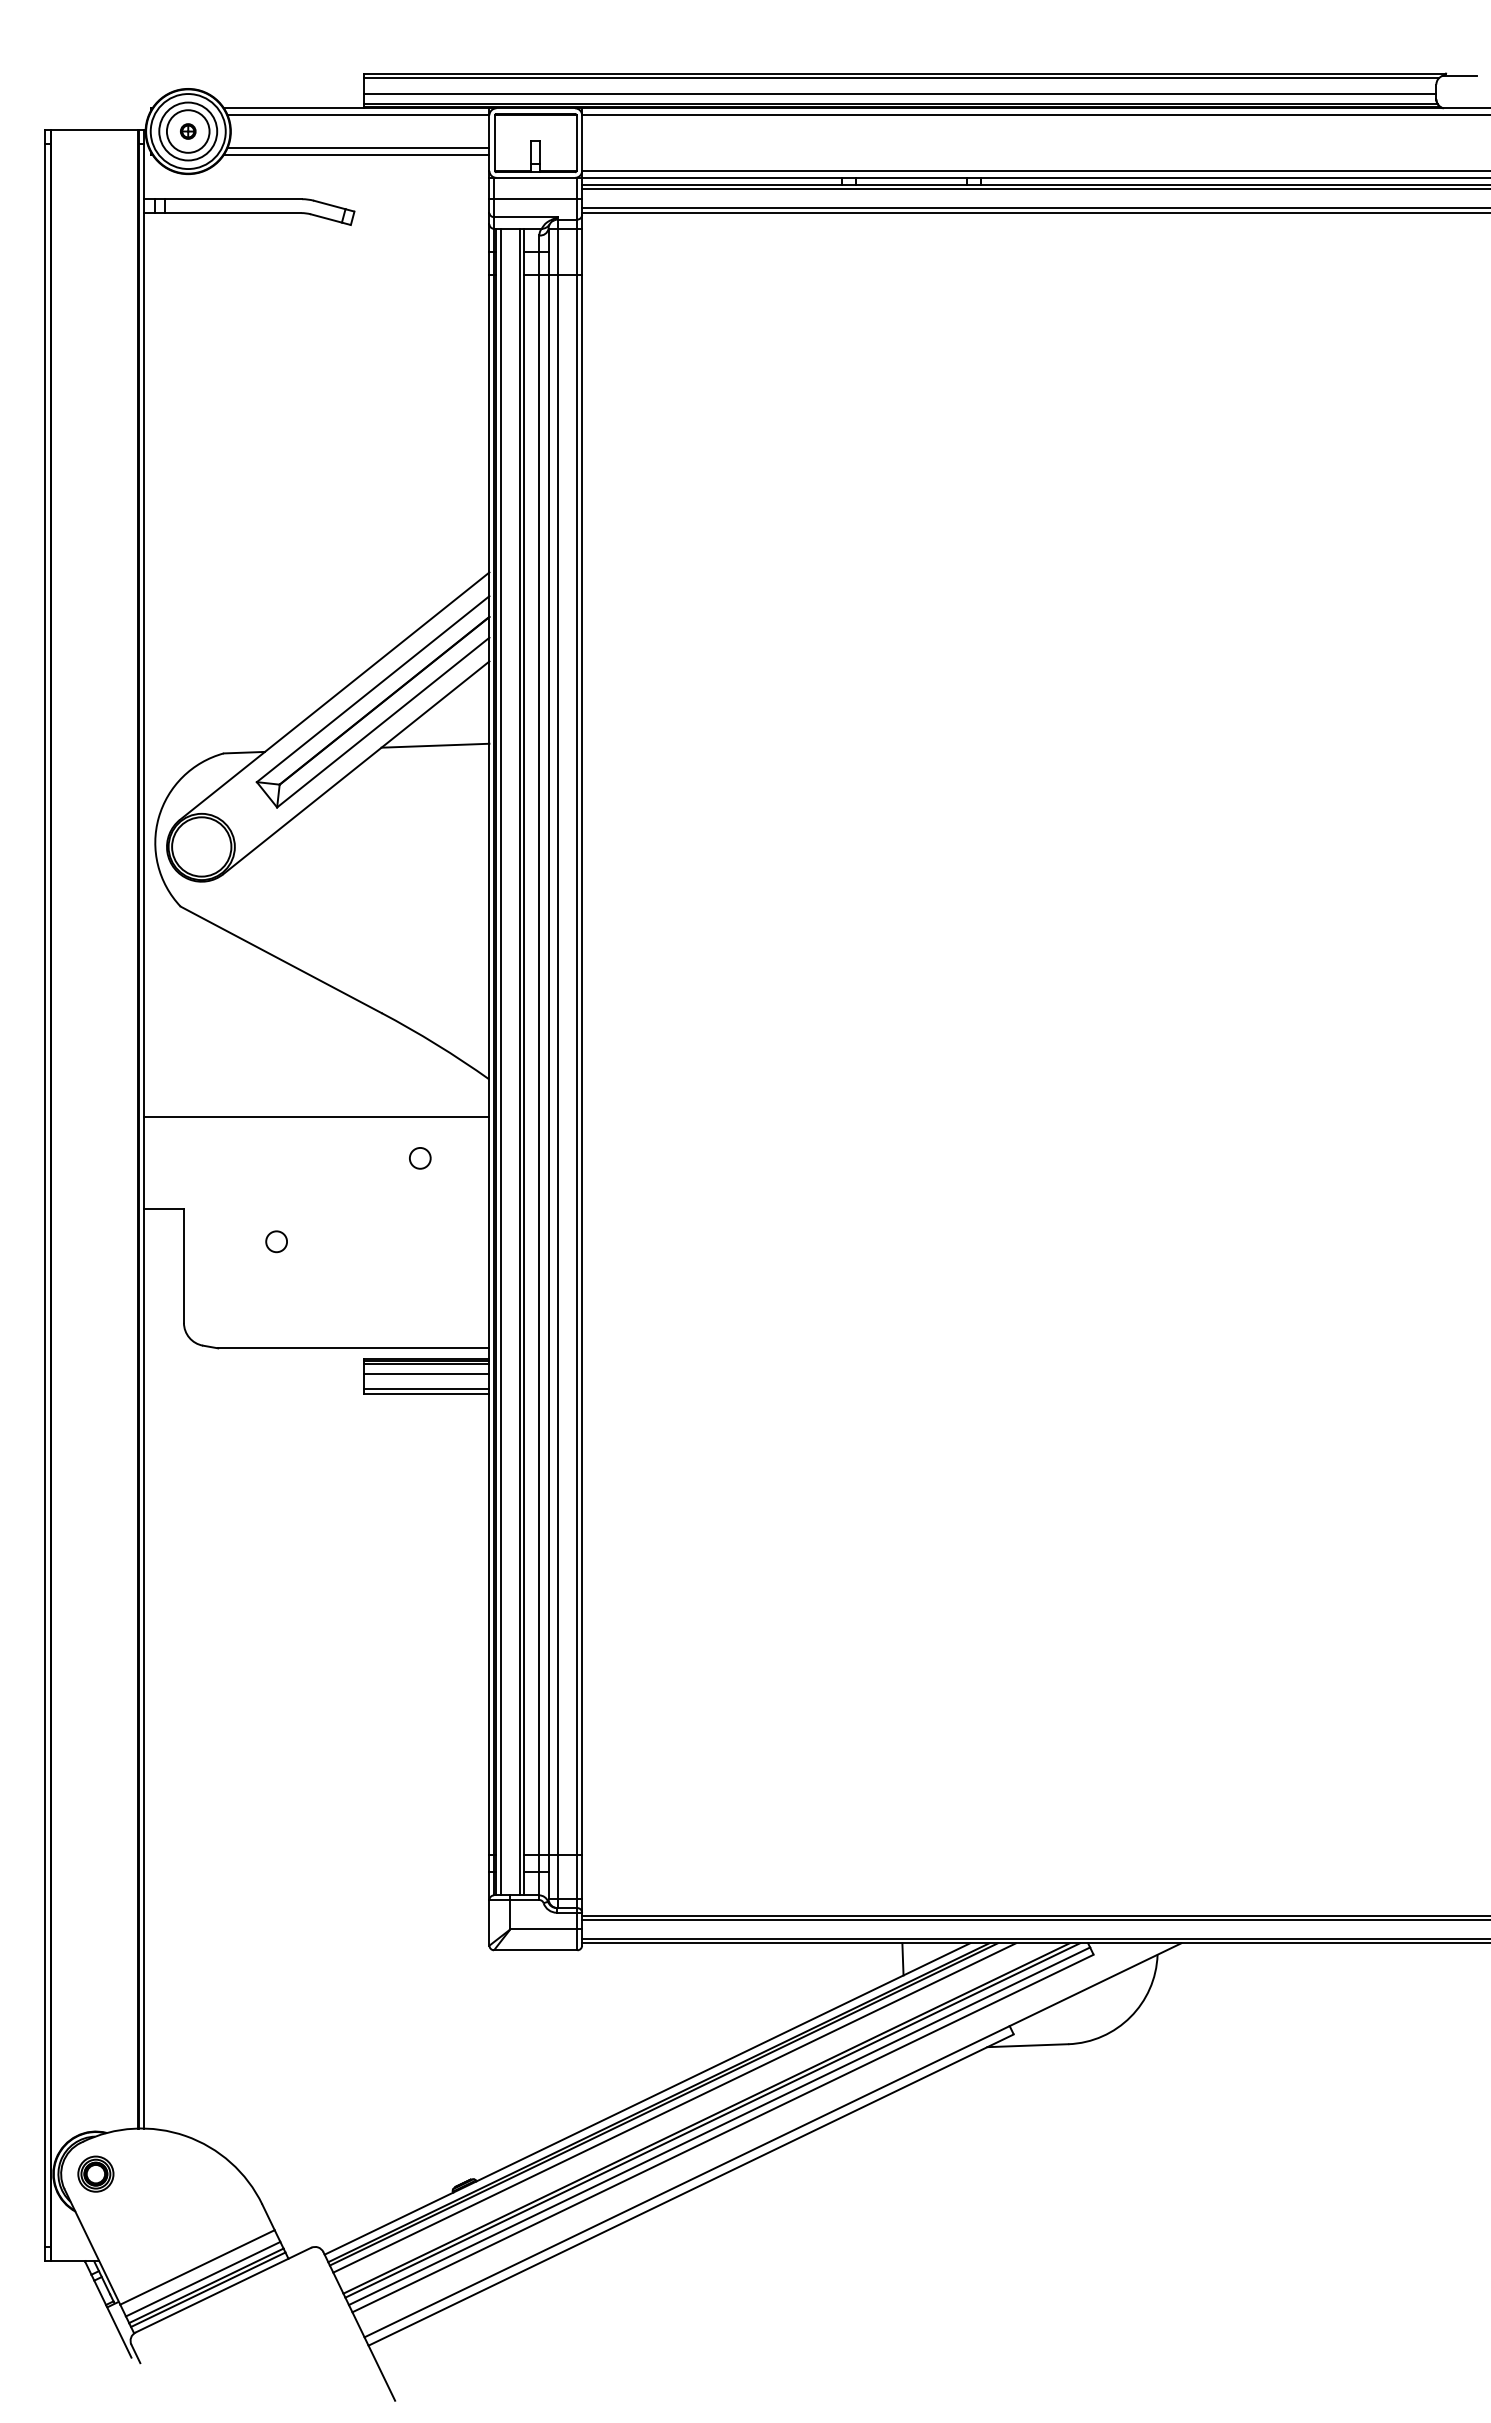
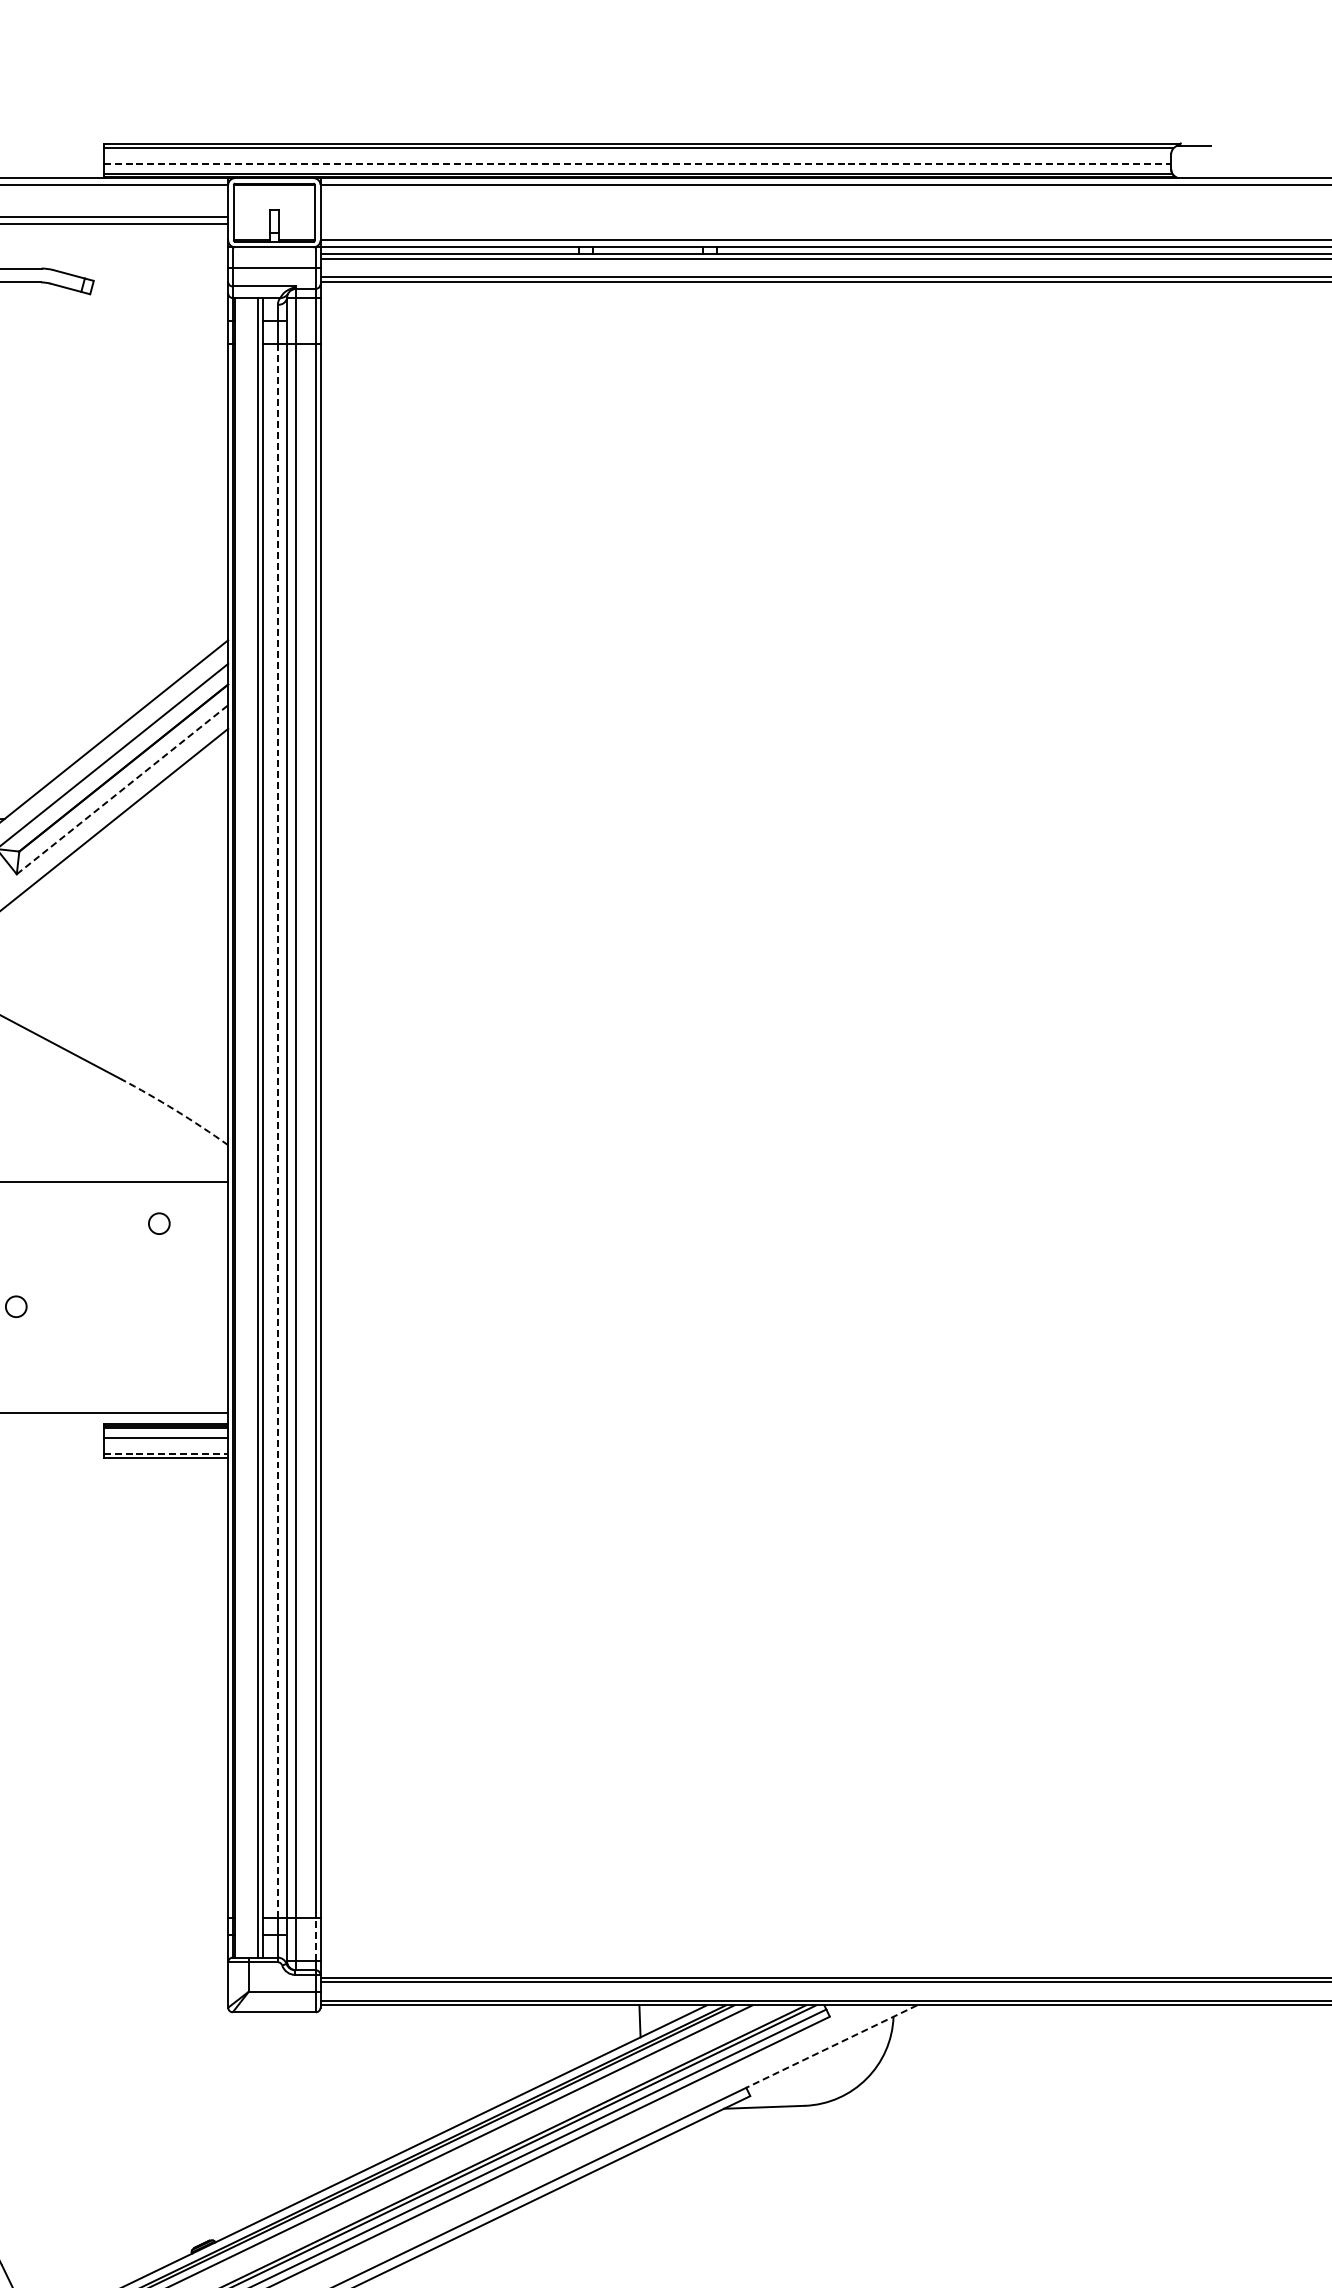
line: (900, 94) -> (637, 164), solid -> dashed
line: (383, 722) -> (122, 789), solid -> dashed
line: (435, 745) -> (174, 812), removed
arc: (436, 1044) -> (175, 1110), solid -> dashed
line: (501, 1061) -> (240, 1127), removed
line: (539, 1065) -> (278, 1131), solid -> dashed
line: (426, 1389) -> (165, 1453), solid -> dashed
line: (577, 1877) -> (315, 1939), solid -> dashed
line: (1095, 1984) -> (831, 2046), solid -> dashed

